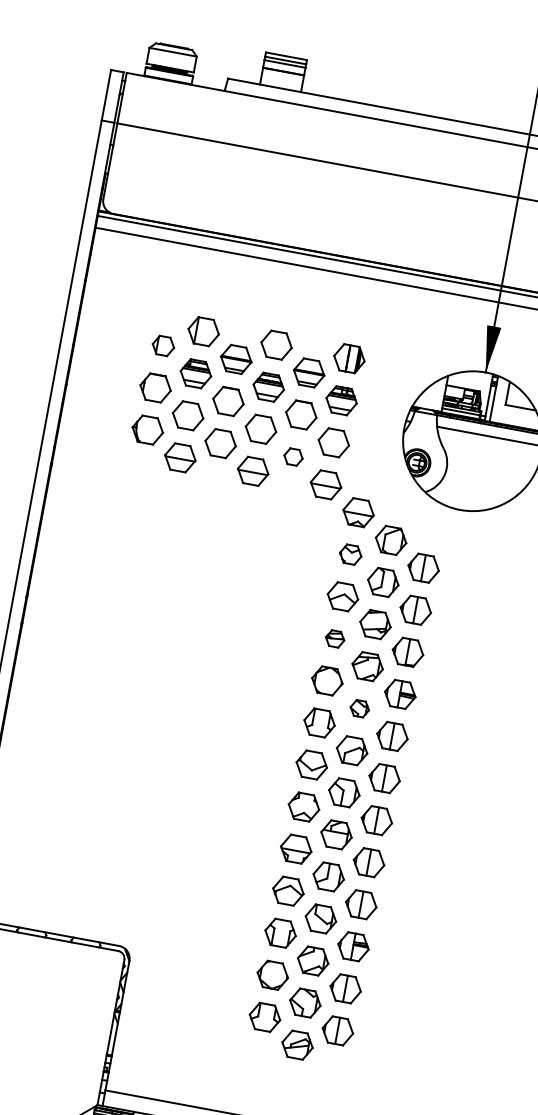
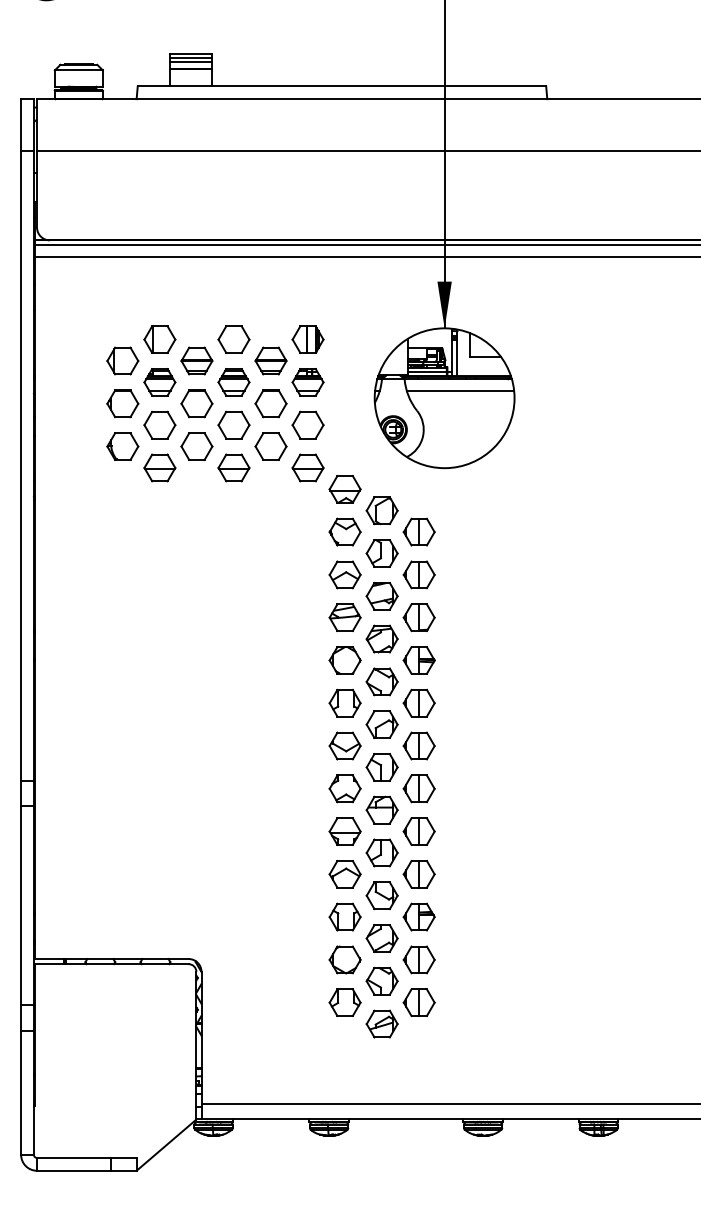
part: (163, 345) -> (122, 360), size x1.43
part: (293, 456) -> (270, 446), size x1.67
part: (350, 553) -> (344, 531), size x1.43
part: (334, 638) -> (344, 617), size x1.67
part: (359, 708) -> (381, 681), size x1.67

